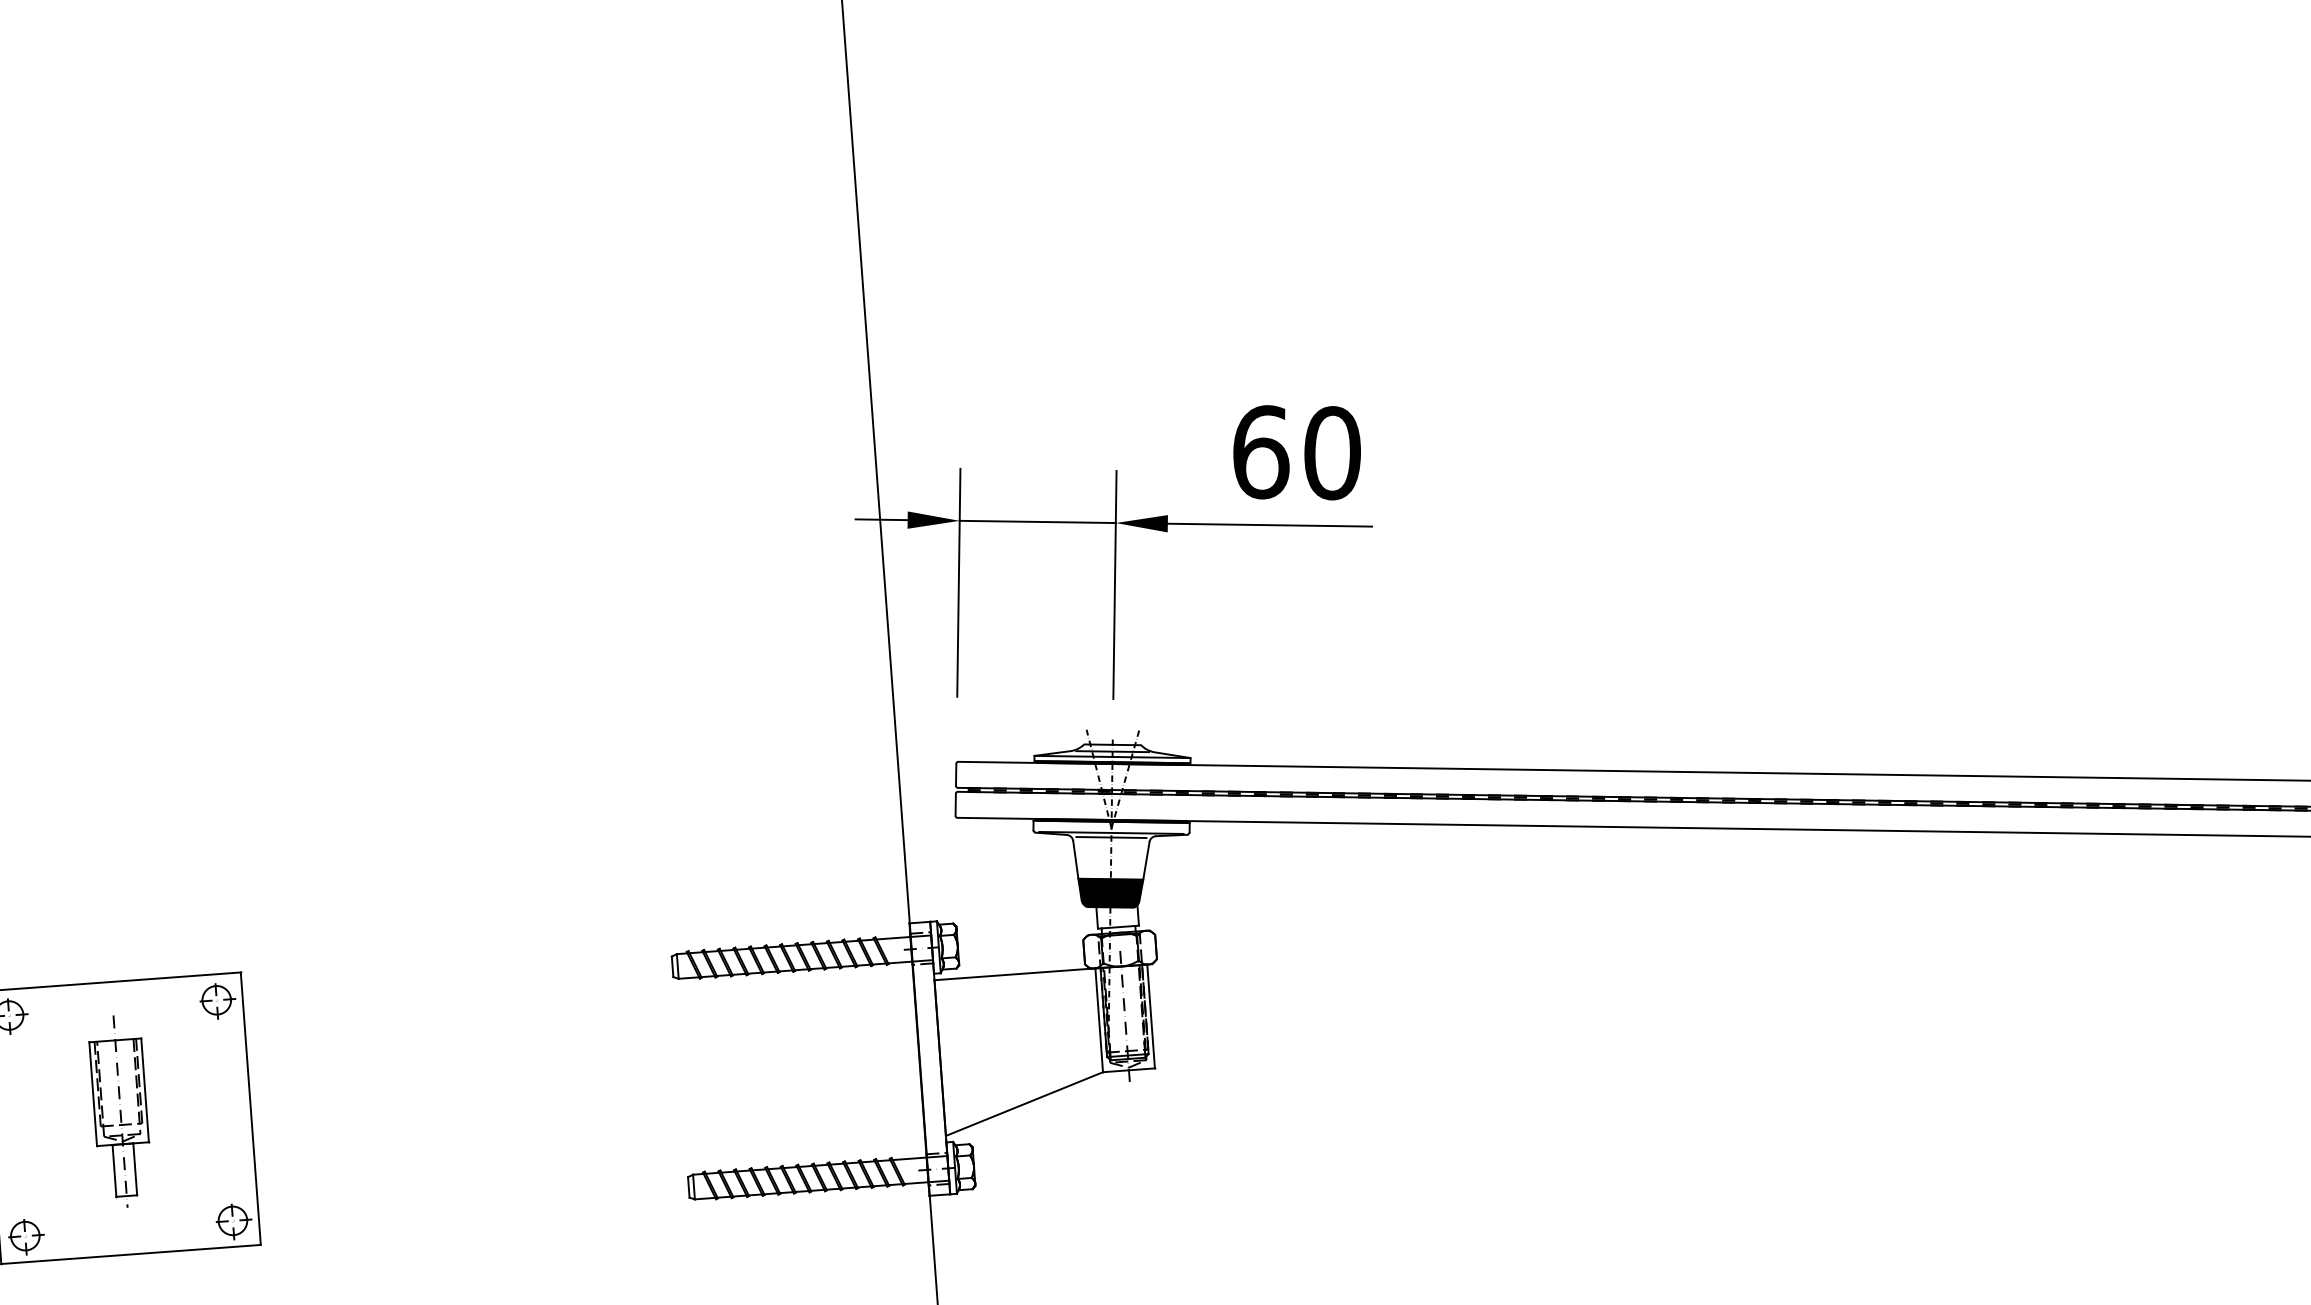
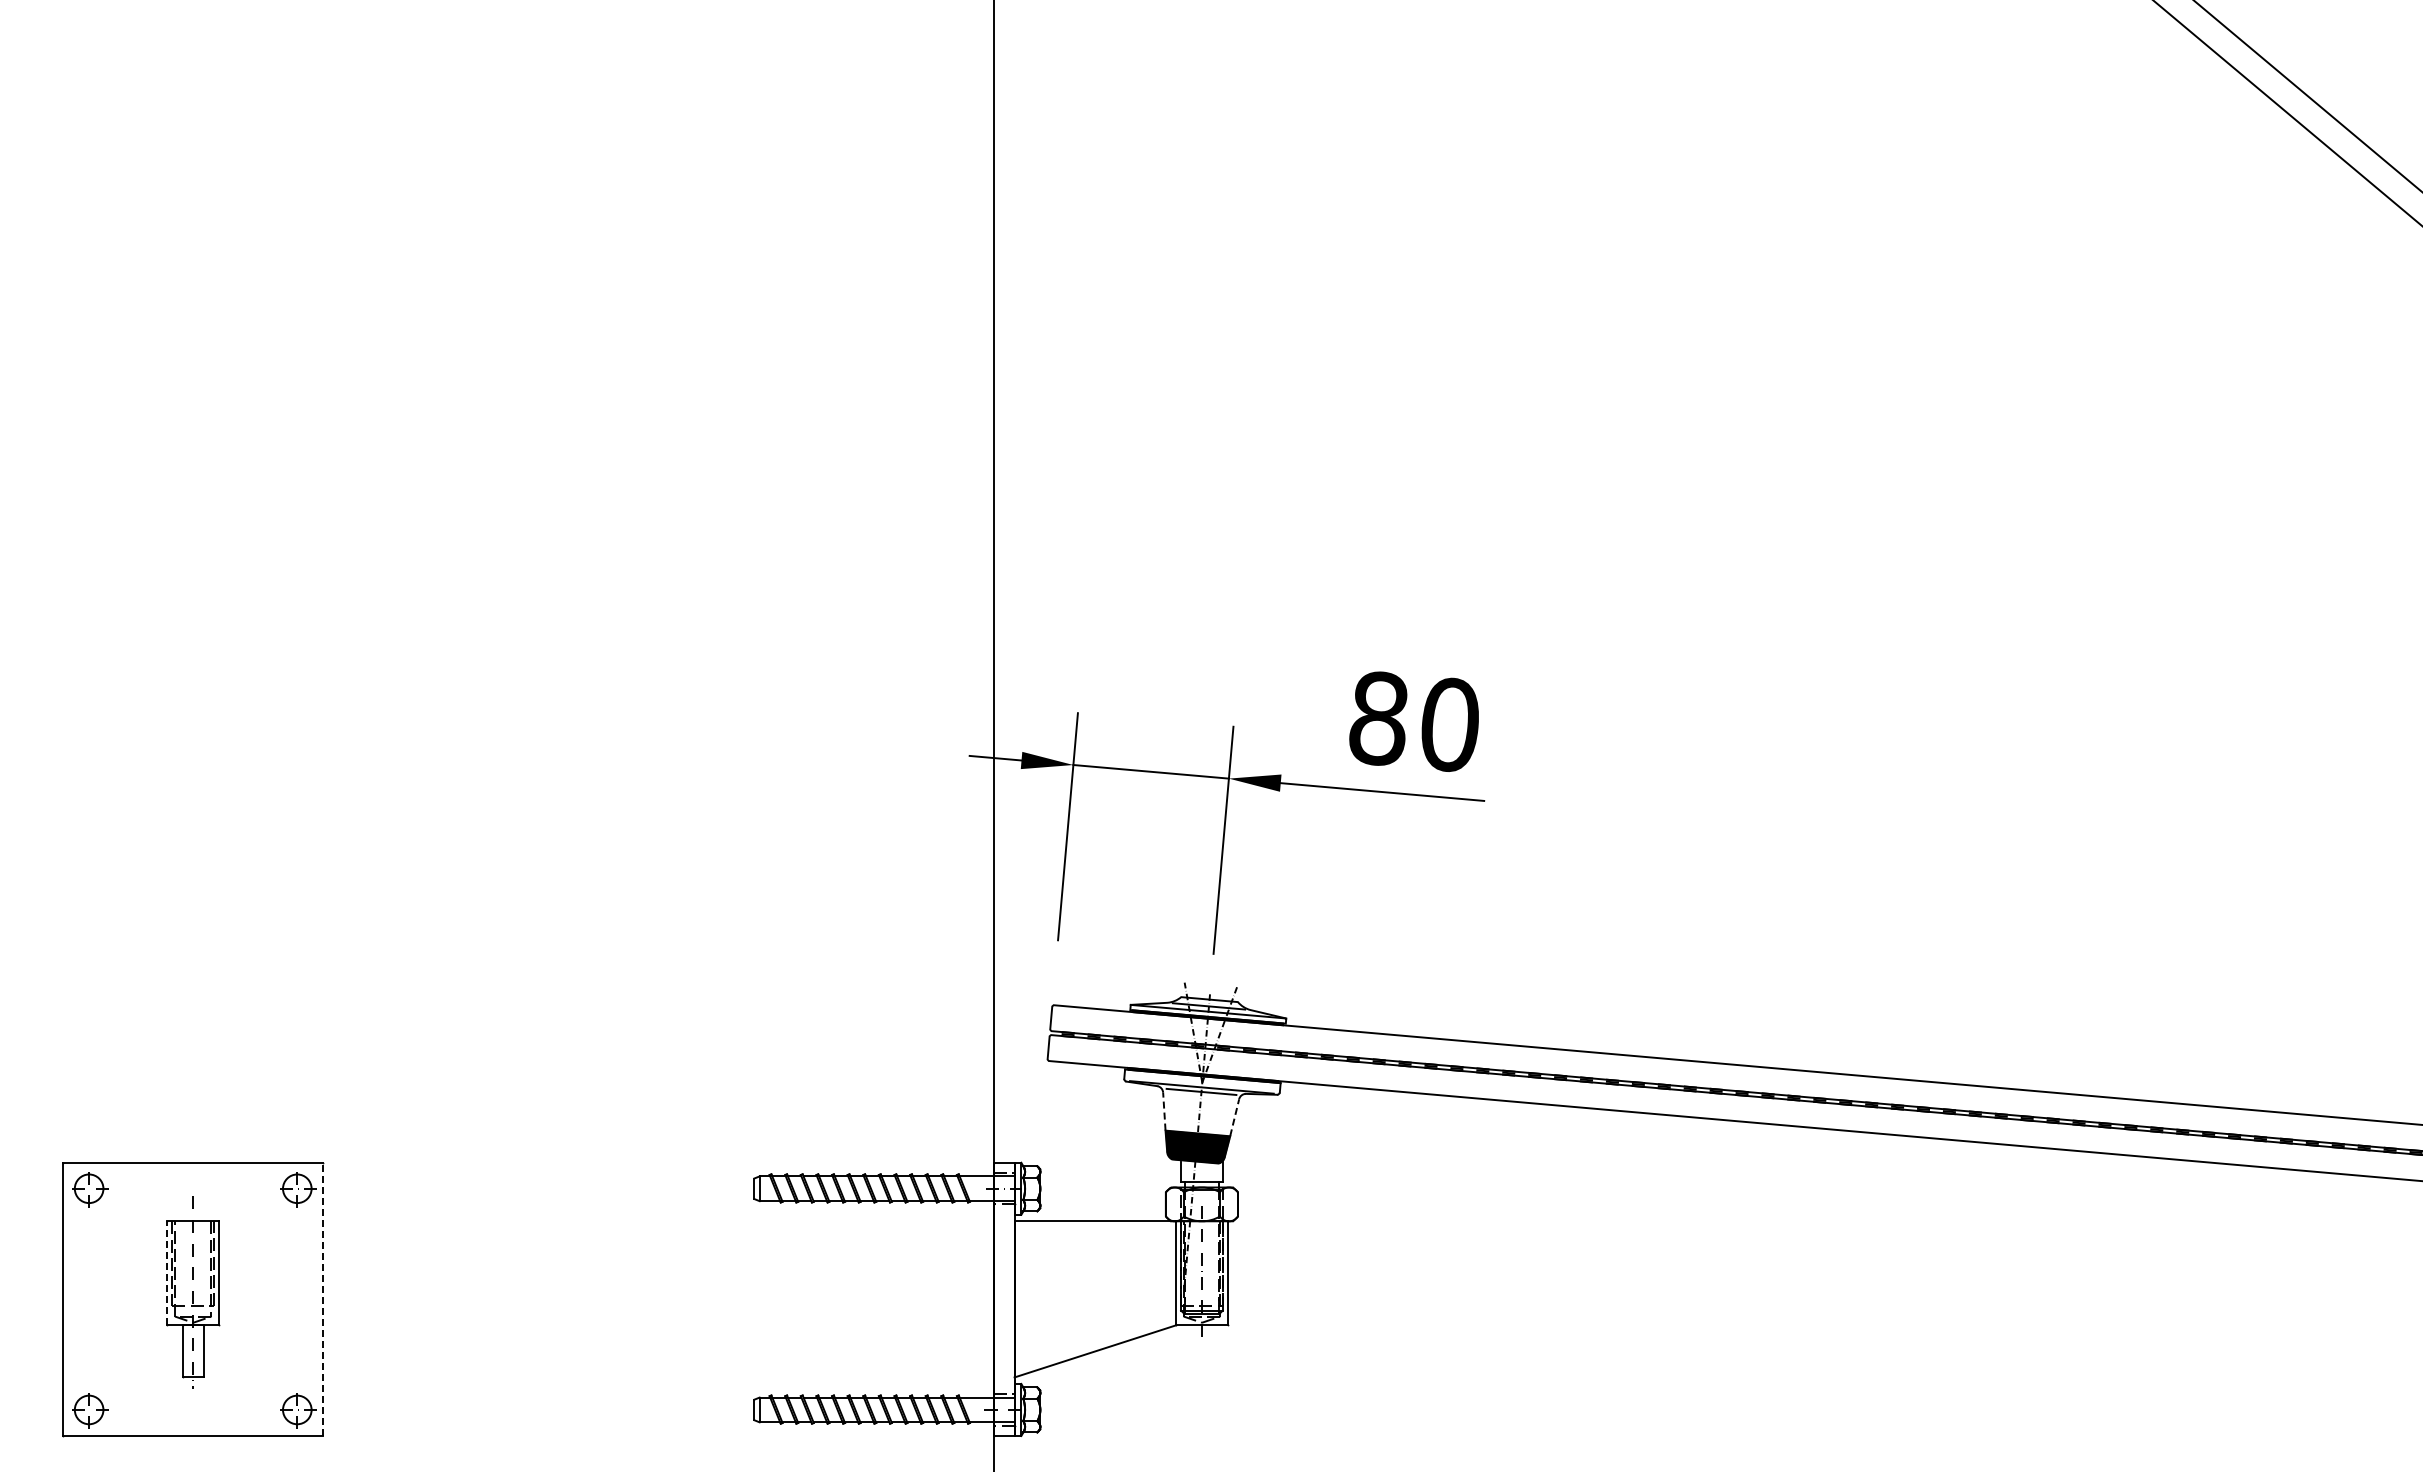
text: (1260, 452) -> (1378, 718), 60 -> 80
line: (1075, 859) -> (1164, 1111), solid -> dashed
line: (1146, 860) -> (1234, 1117), solid -> dashed
line: (93, 1093) -> (167, 1272), solid -> dashed
line: (250, 1108) -> (323, 1299), solid -> dashed

